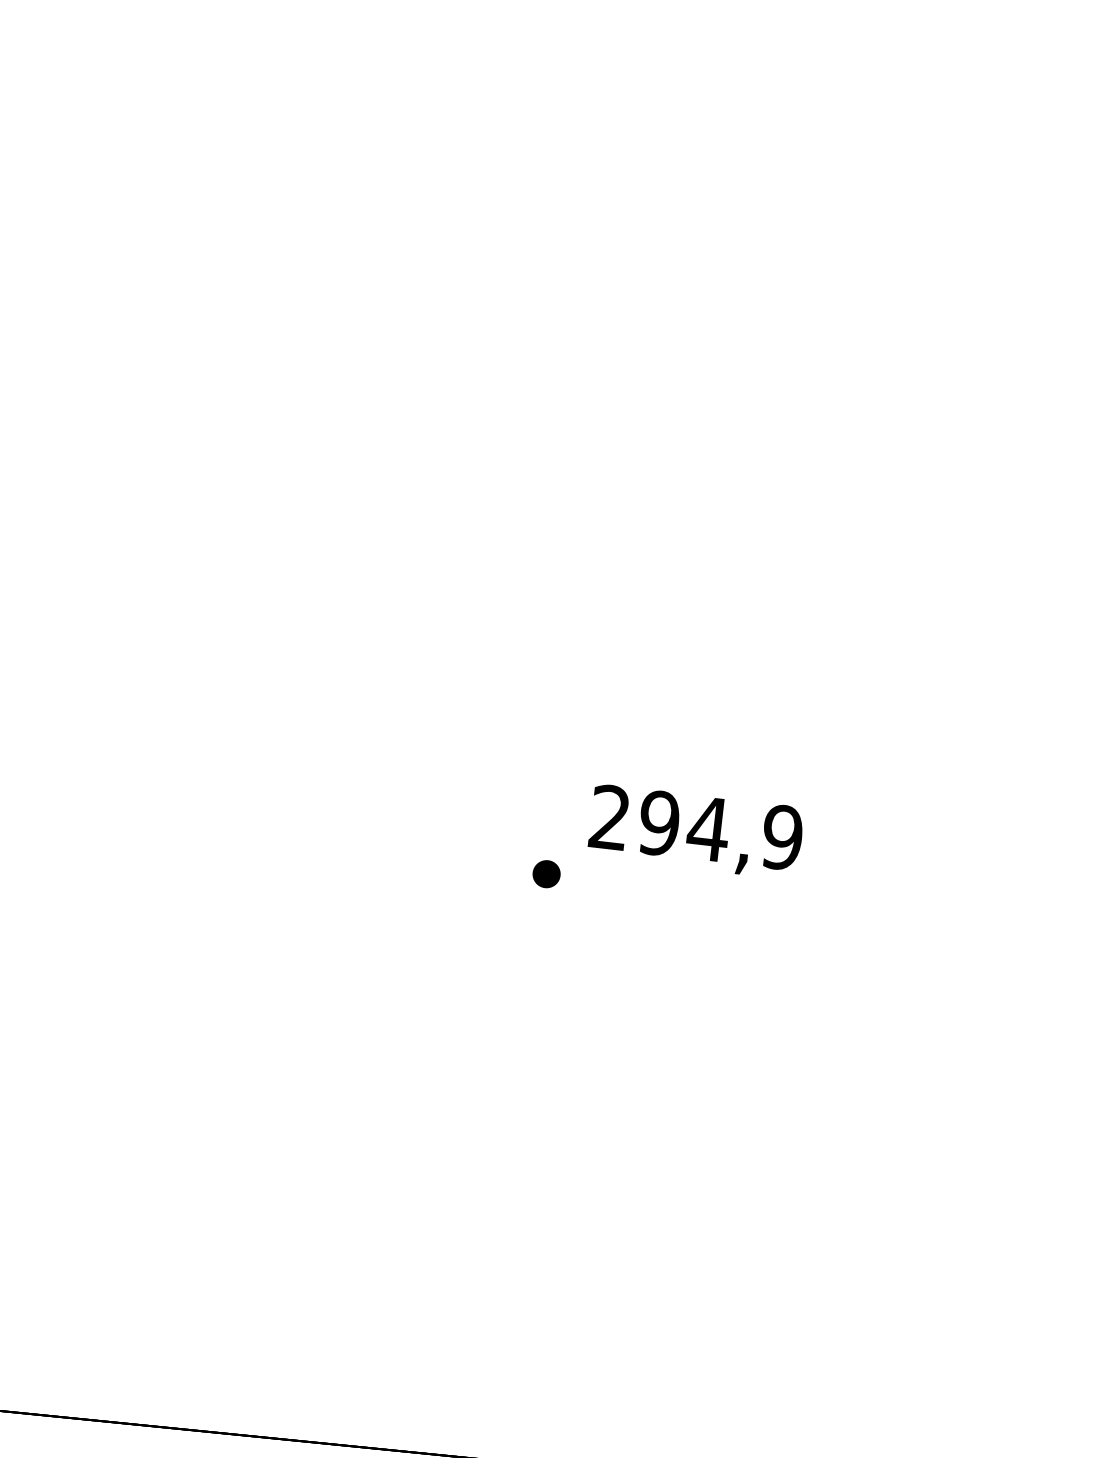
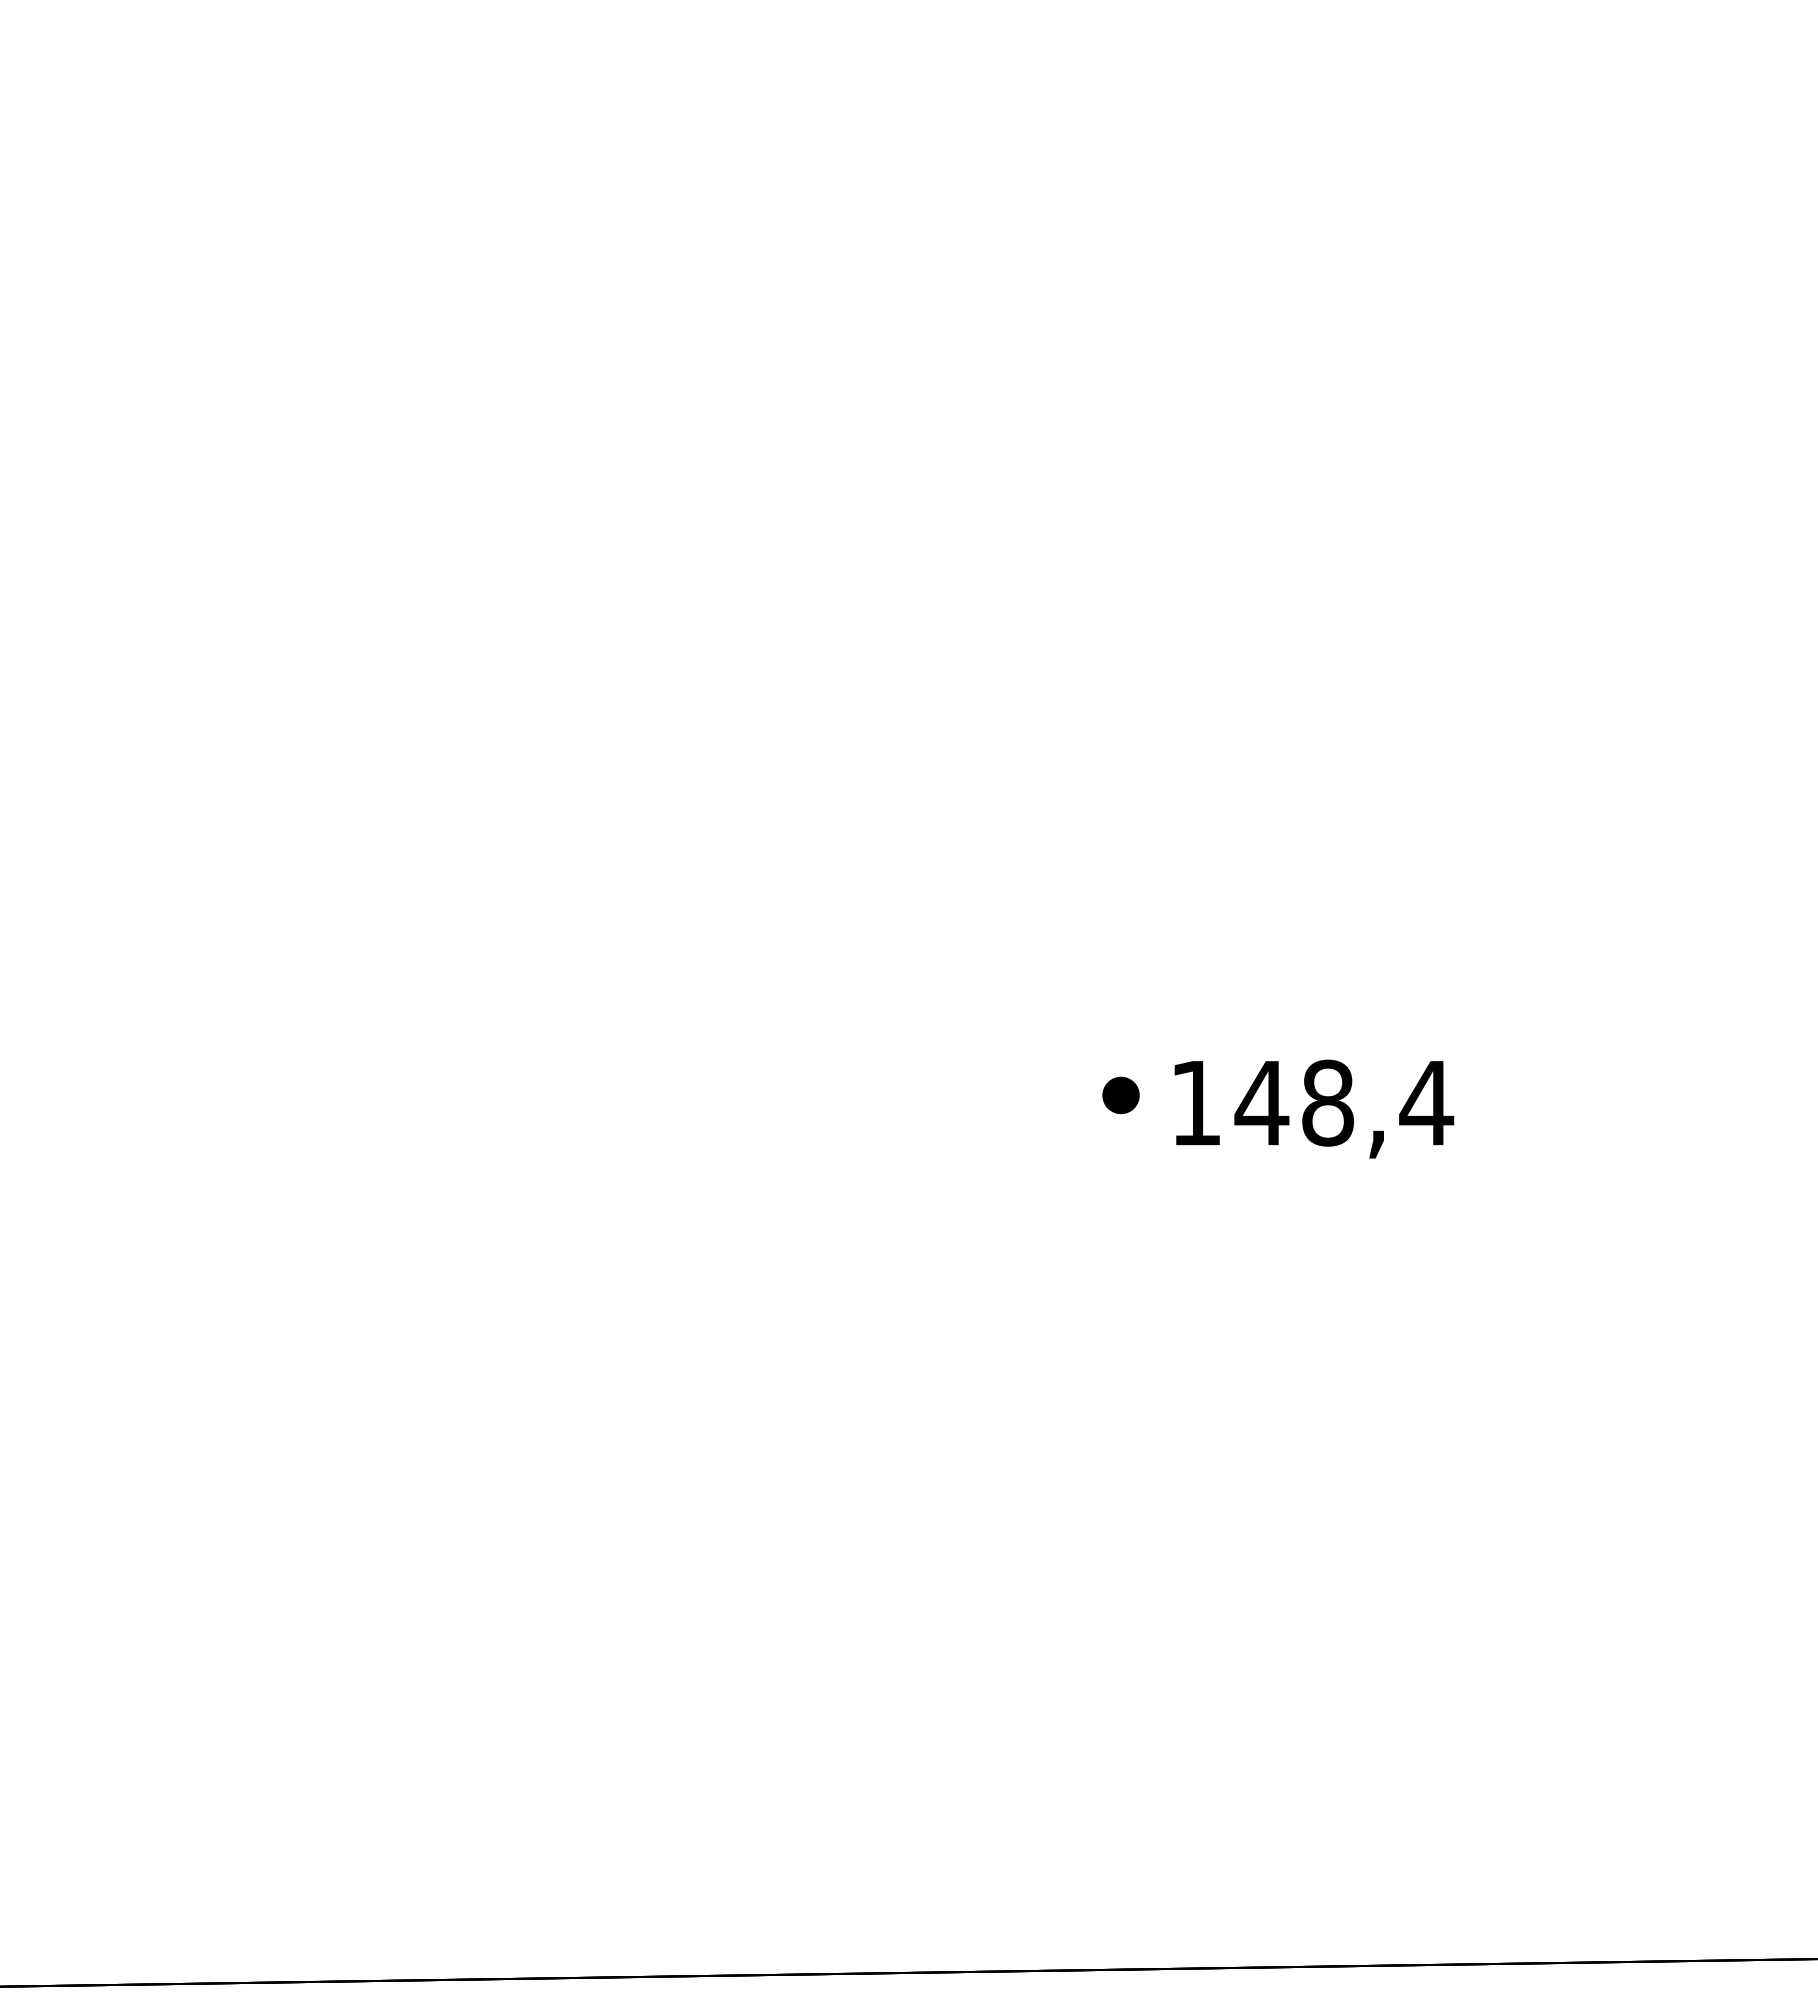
text: (697, 827) -> (1312, 1102), 294,9 -> 148,4
part: (546, 873) -> (1120, 1094), moved

